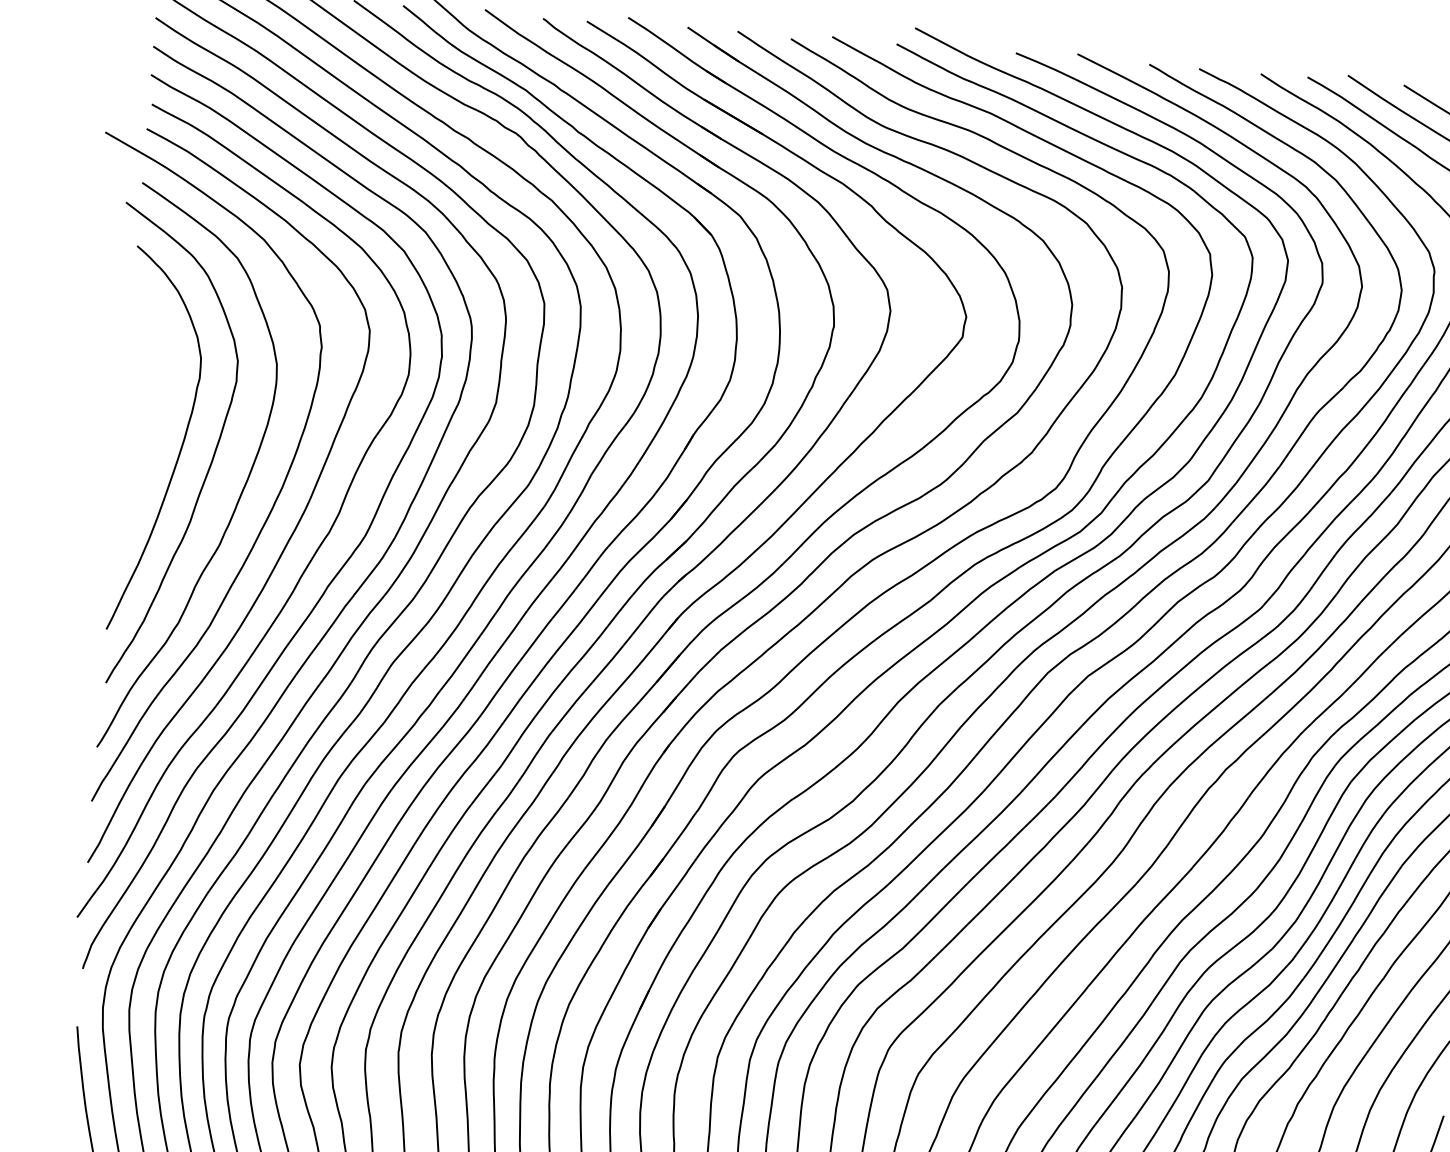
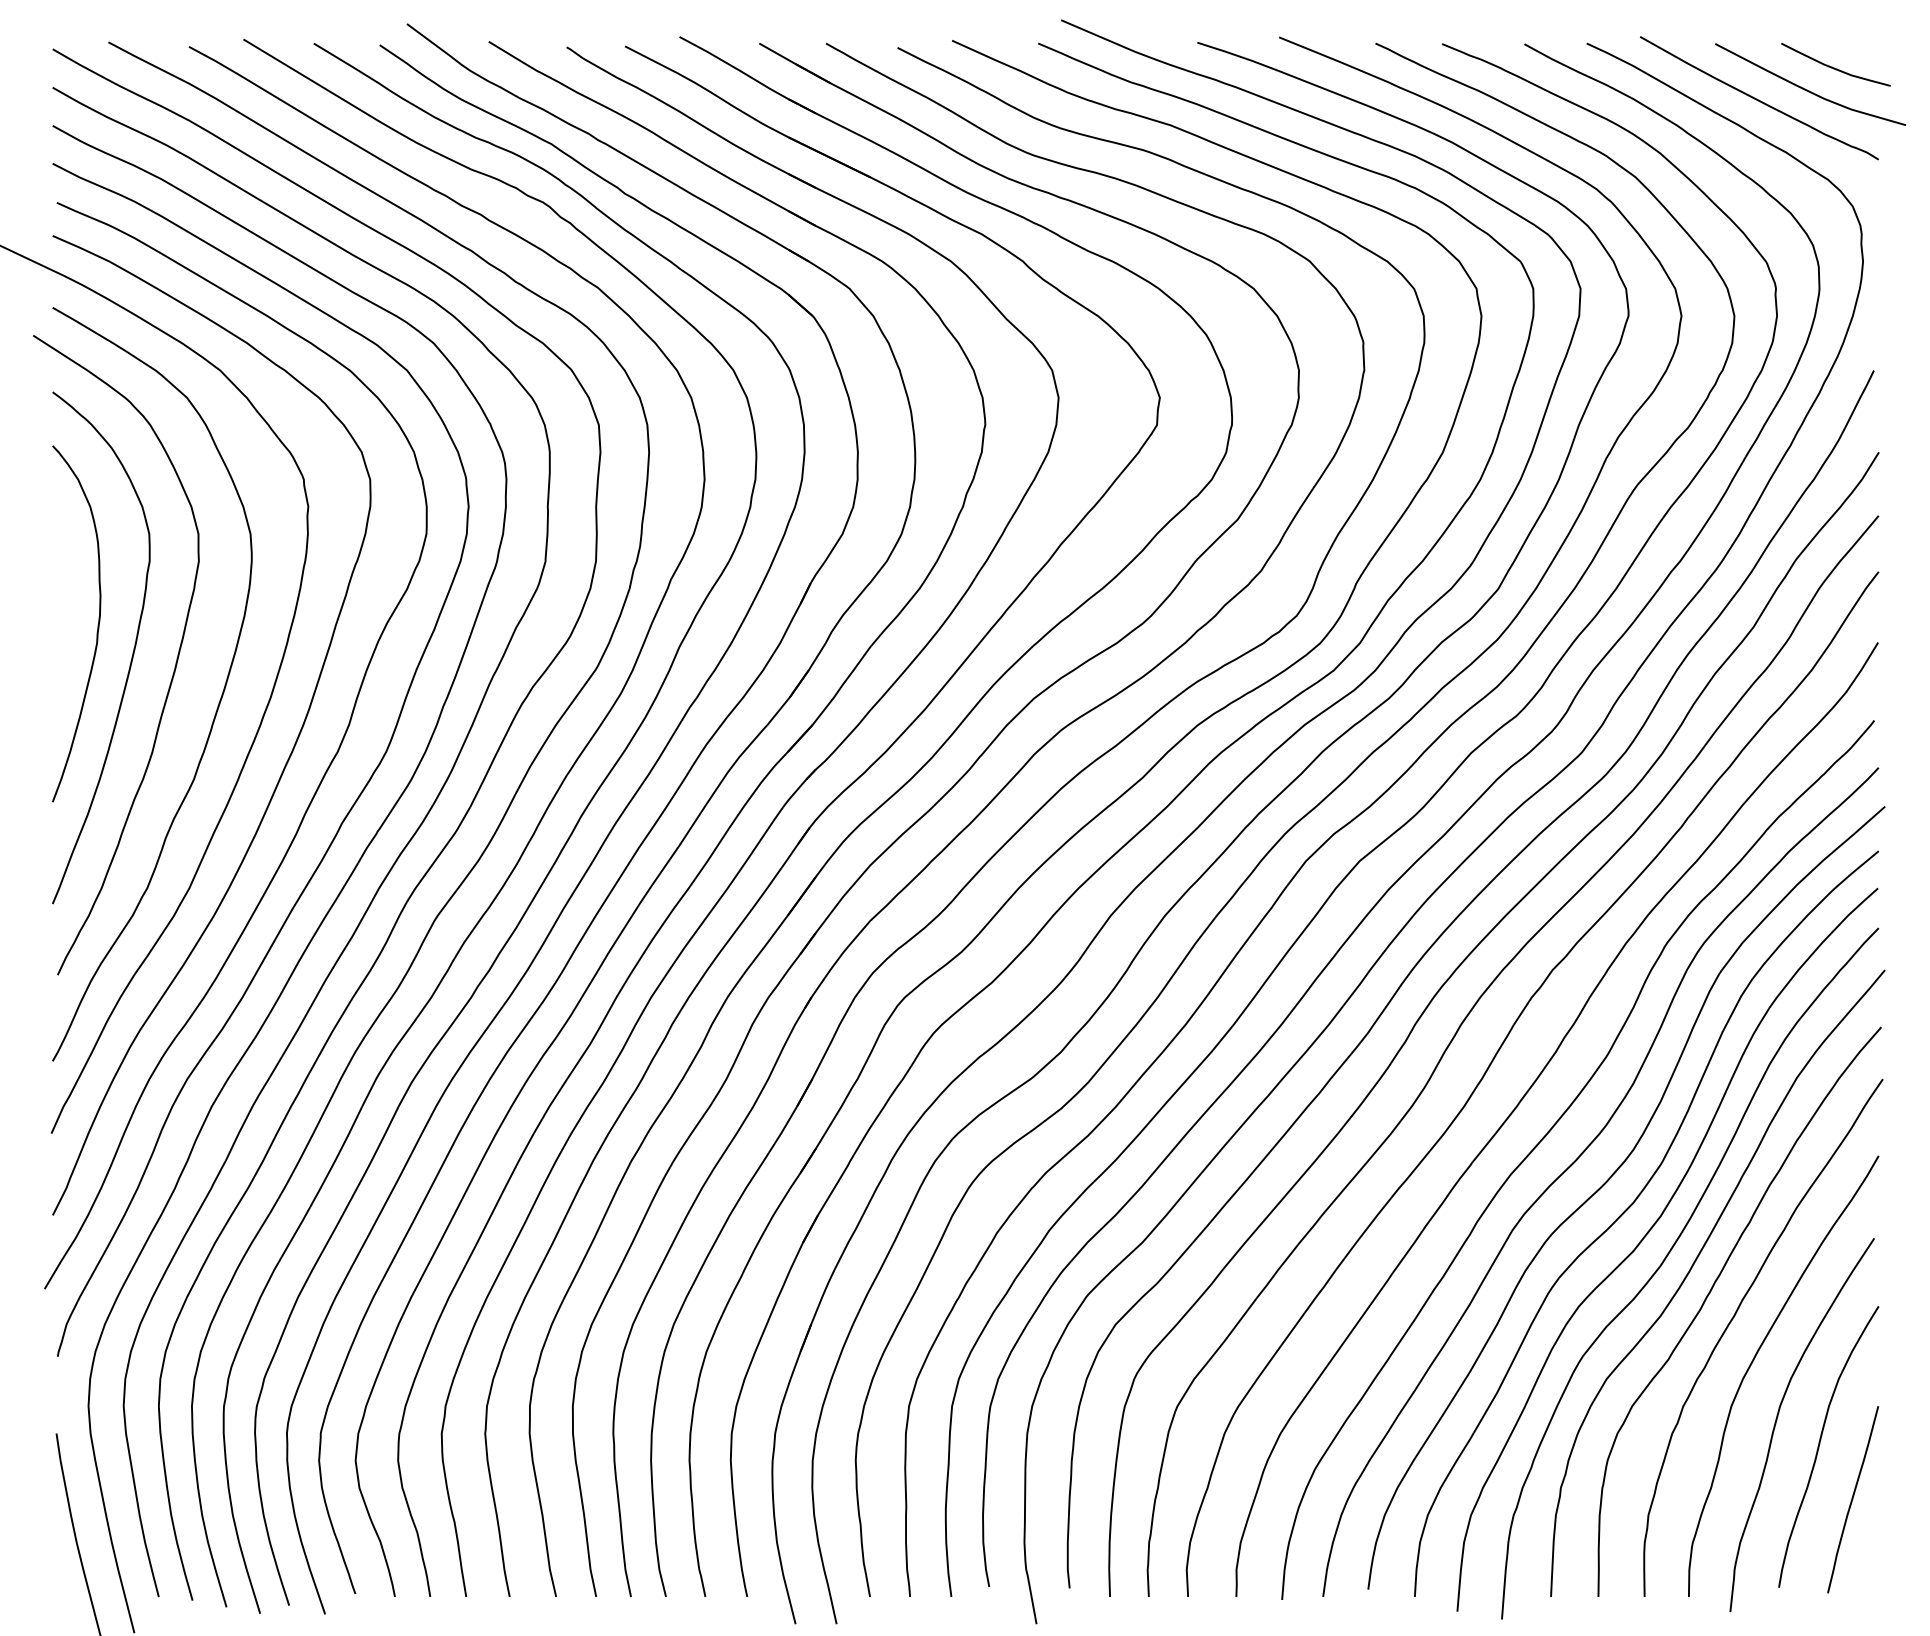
curve: (156, 423) -> (97, 625), added

